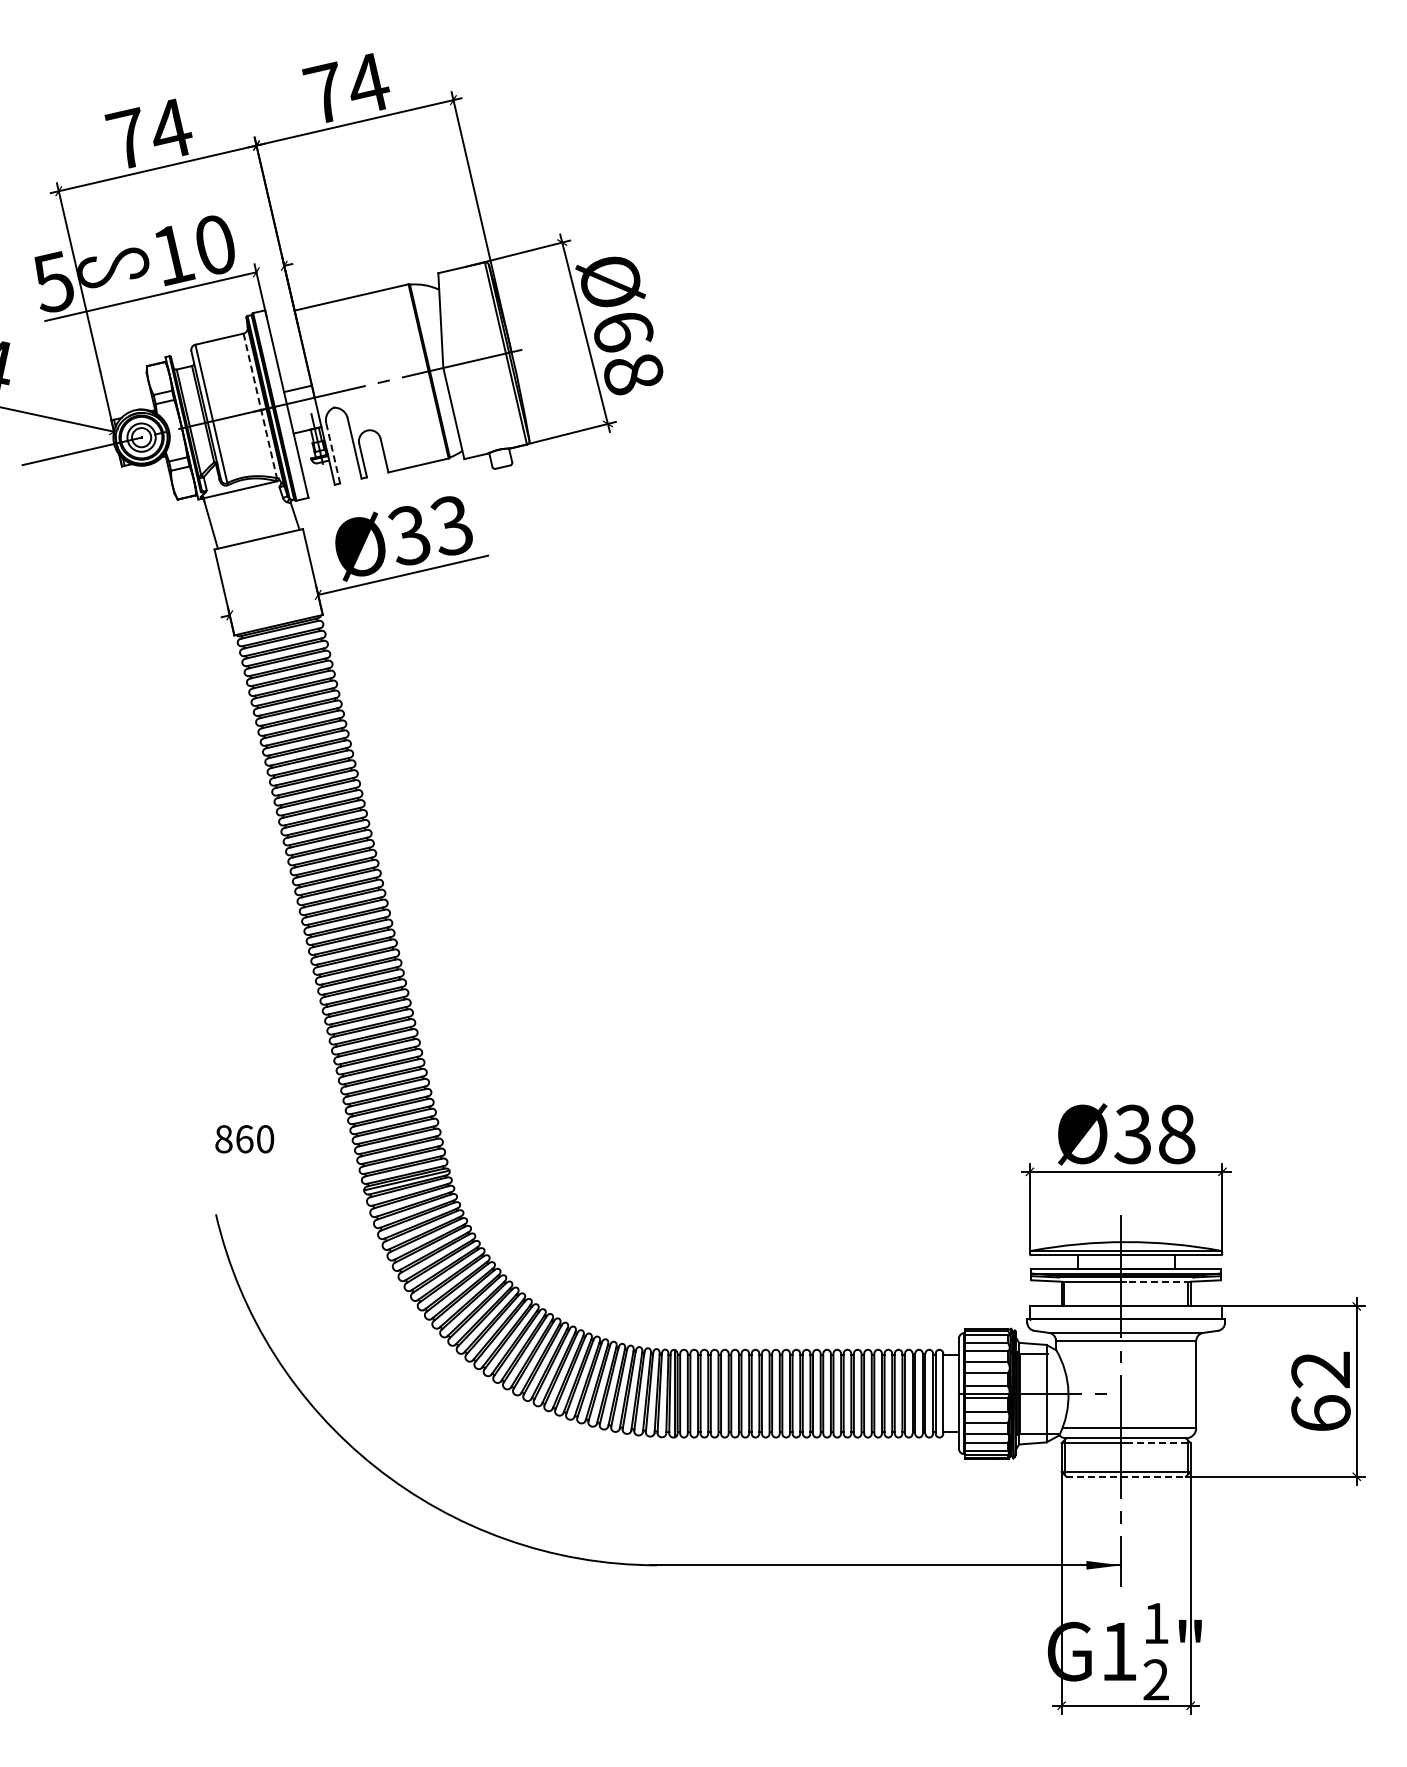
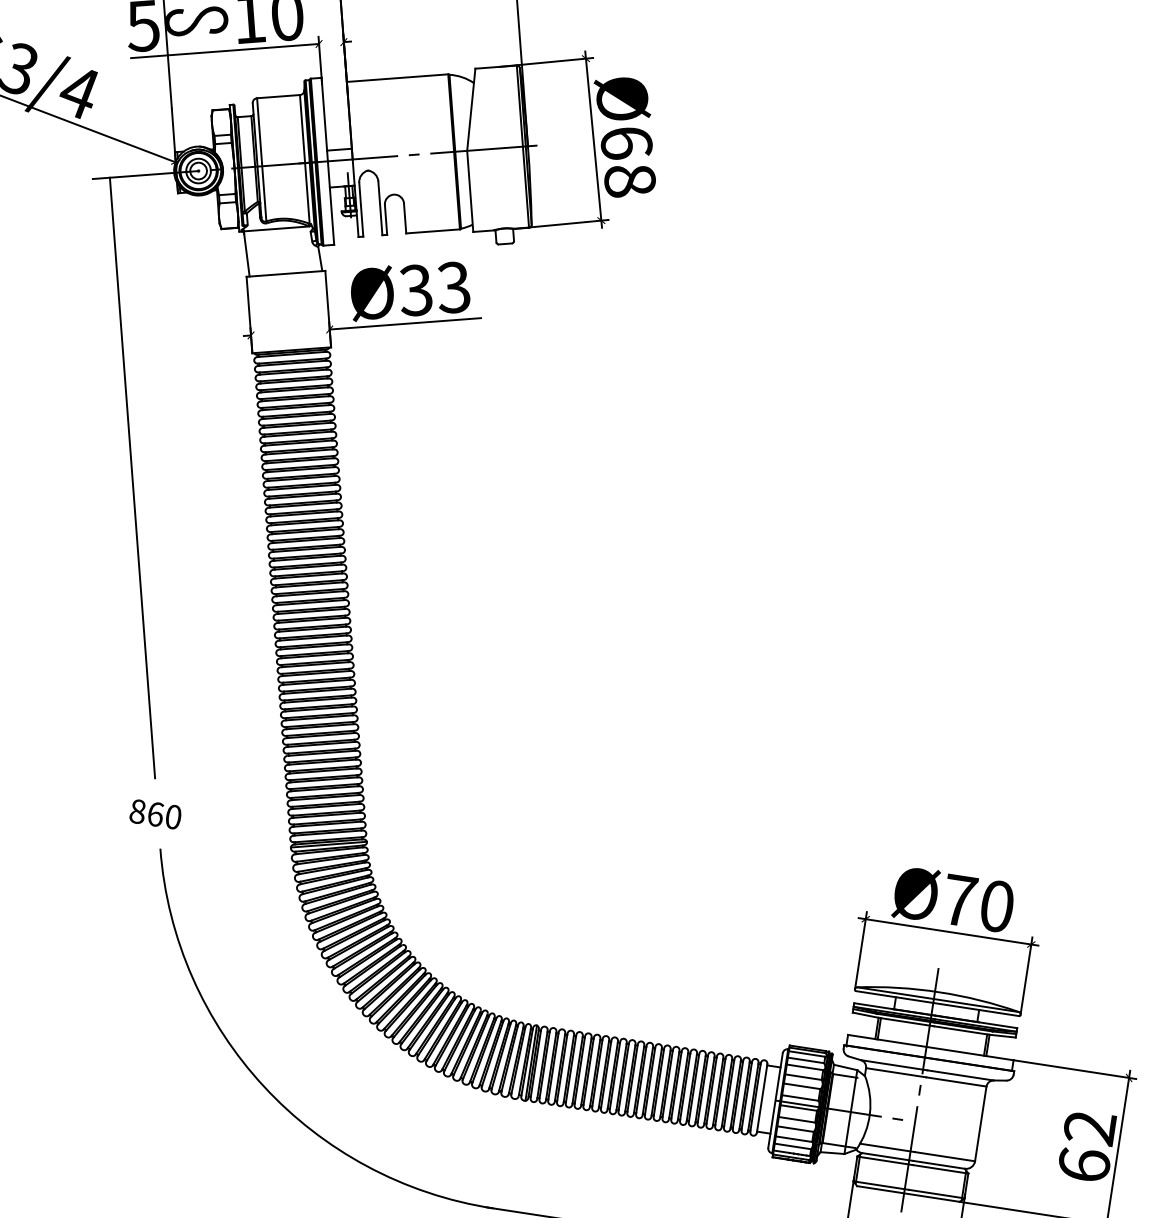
line: (260, 406) -> (304, 159), dashed -> solid
line: (333, 453) -> (361, 209), dashed -> solid
line: (119, 797) -> (132, 477), added
text: (1154, 1134) -> (977, 903), Ø38 -> Ø70
text: (244, 1139) -> (155, 814), moved
line: (1157, 1281) -> (961, 1030), dashed -> solid
line: (1158, 1443) -> (940, 1169), dashed -> solid
line: (1126, 1476) -> (908, 1193), dashed -> solid

